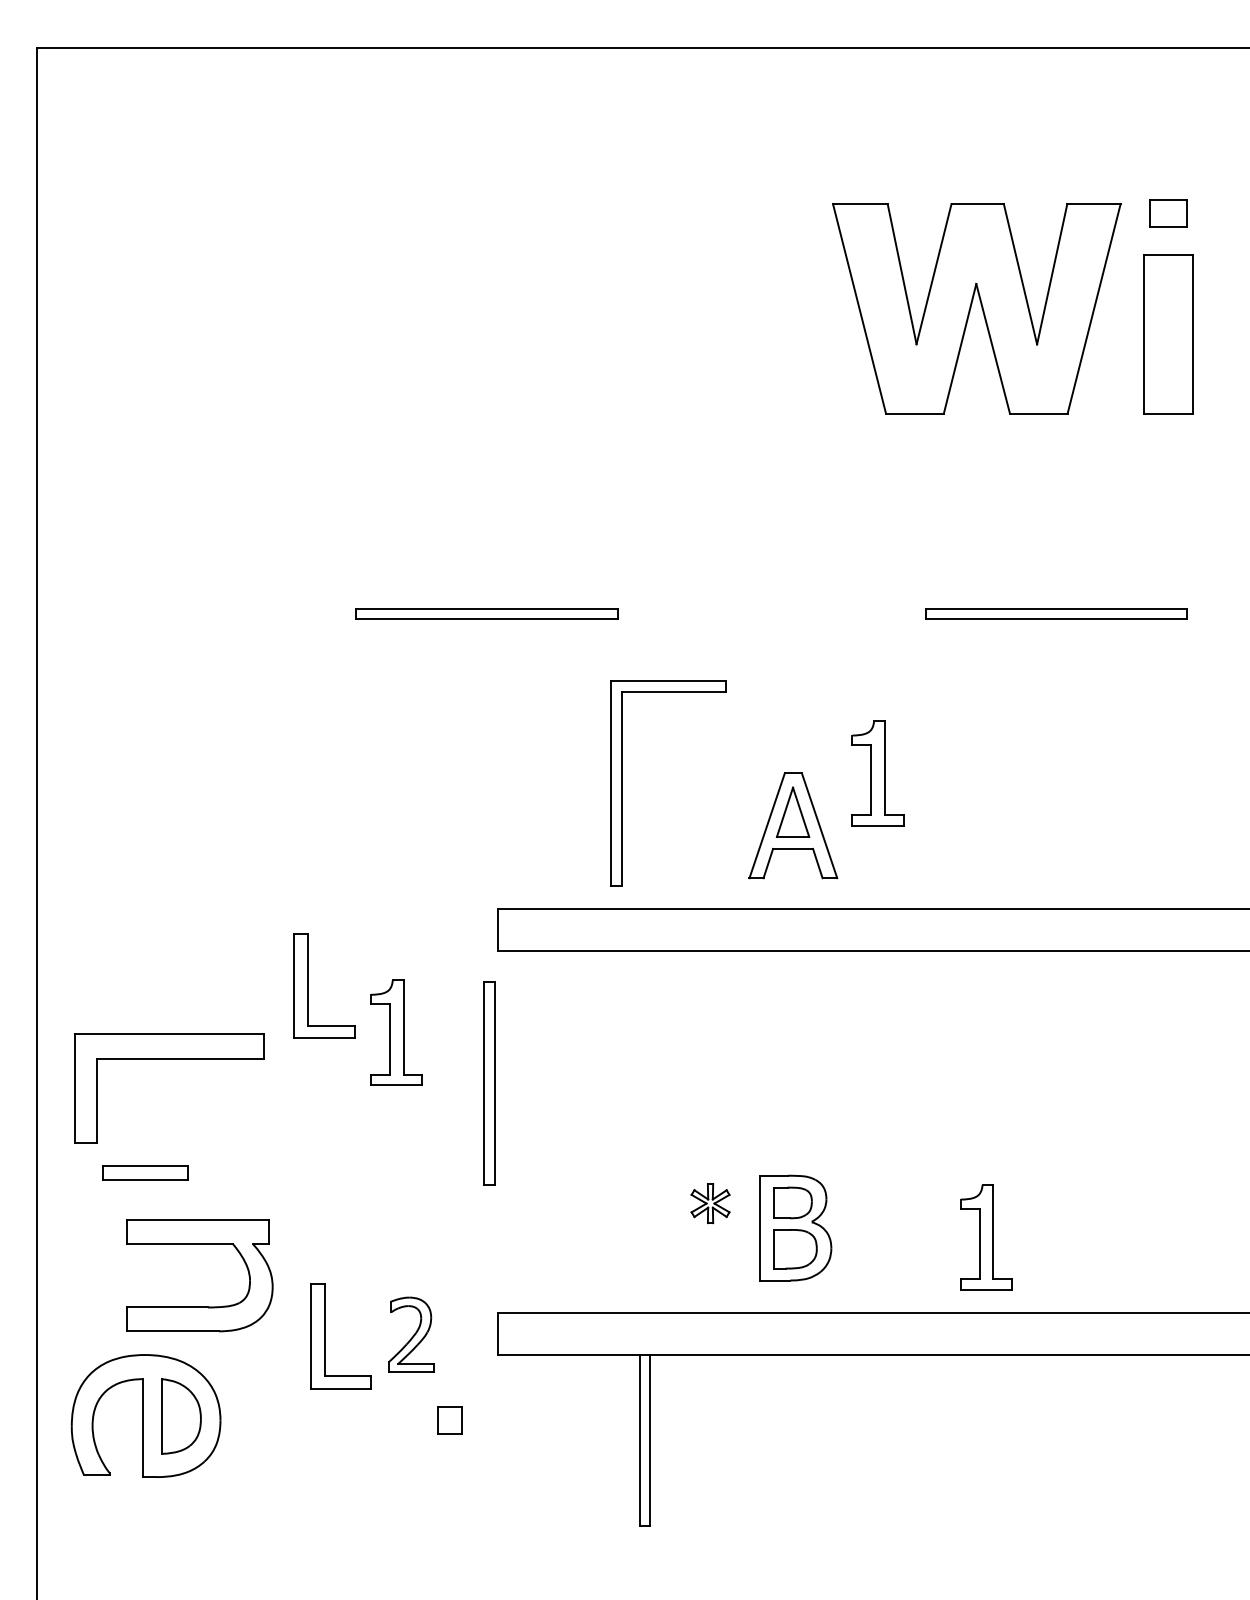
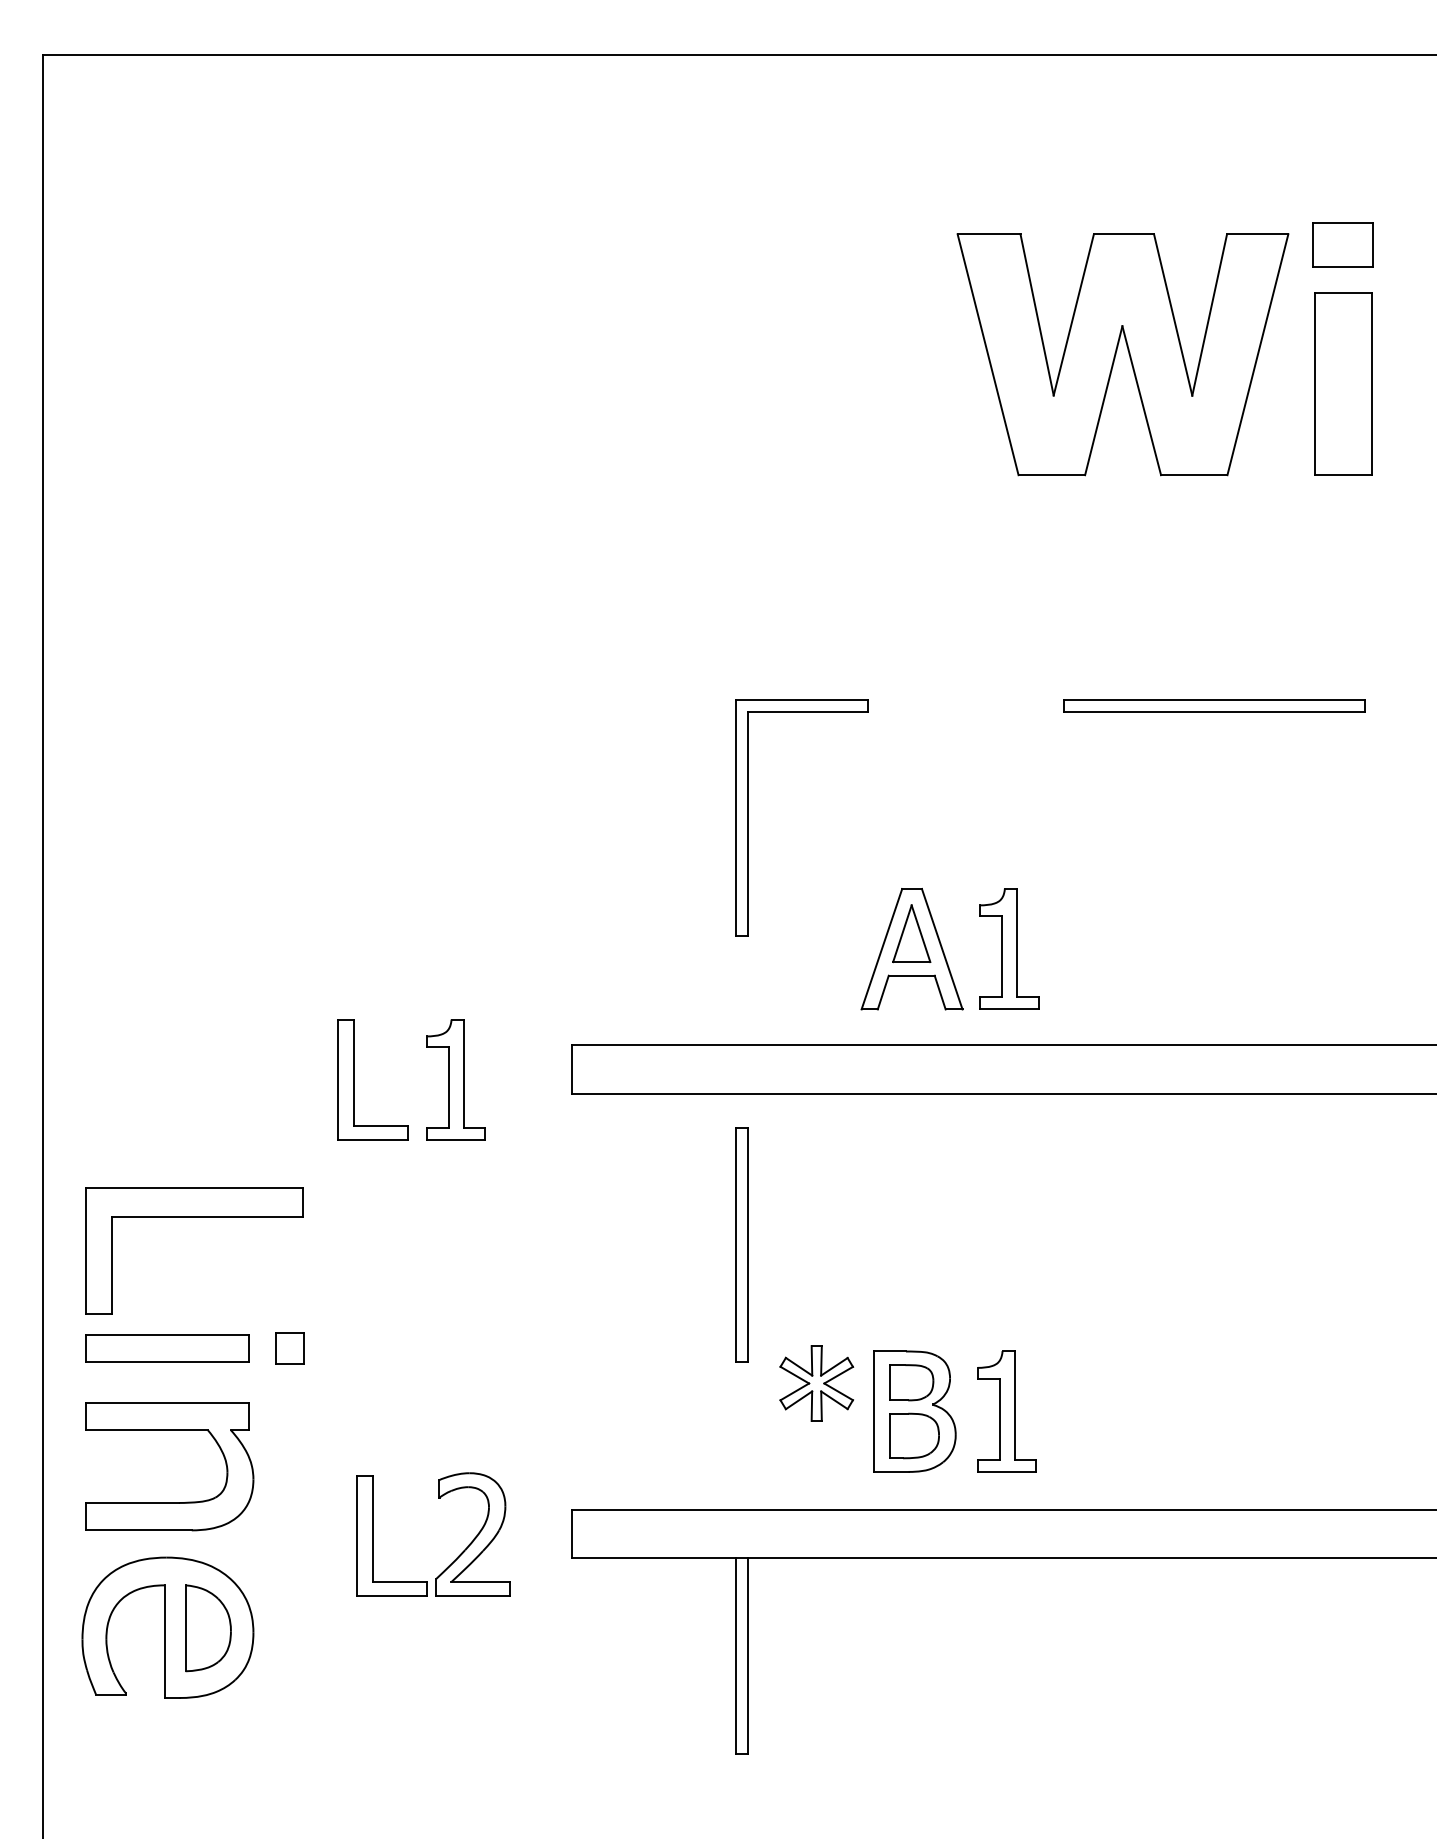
part: (1167, 212) -> (1342, 244), size x1.43
part: (486, 613) -> (559, 705), removed
part: (878, 773) -> (1009, 948), moved
part: (622, 783) -> (748, 817), moved
part: (308, 985) -> (354, 1079), moved
part: (396, 1032) -> (455, 1079), moved
part: (489, 1082) -> (741, 1244), moved
part: (145, 1173) -> (167, 1348), size x1.67
part: (710, 1203) -> (816, 1383), size x1.67
part: (985, 1237) -> (1006, 1411), moved
part: (199, 1244) -> (169, 1430), moved
part: (411, 1334) -> (472, 1534), size x1.43
part: (449, 1420) -> (289, 1348), moved

